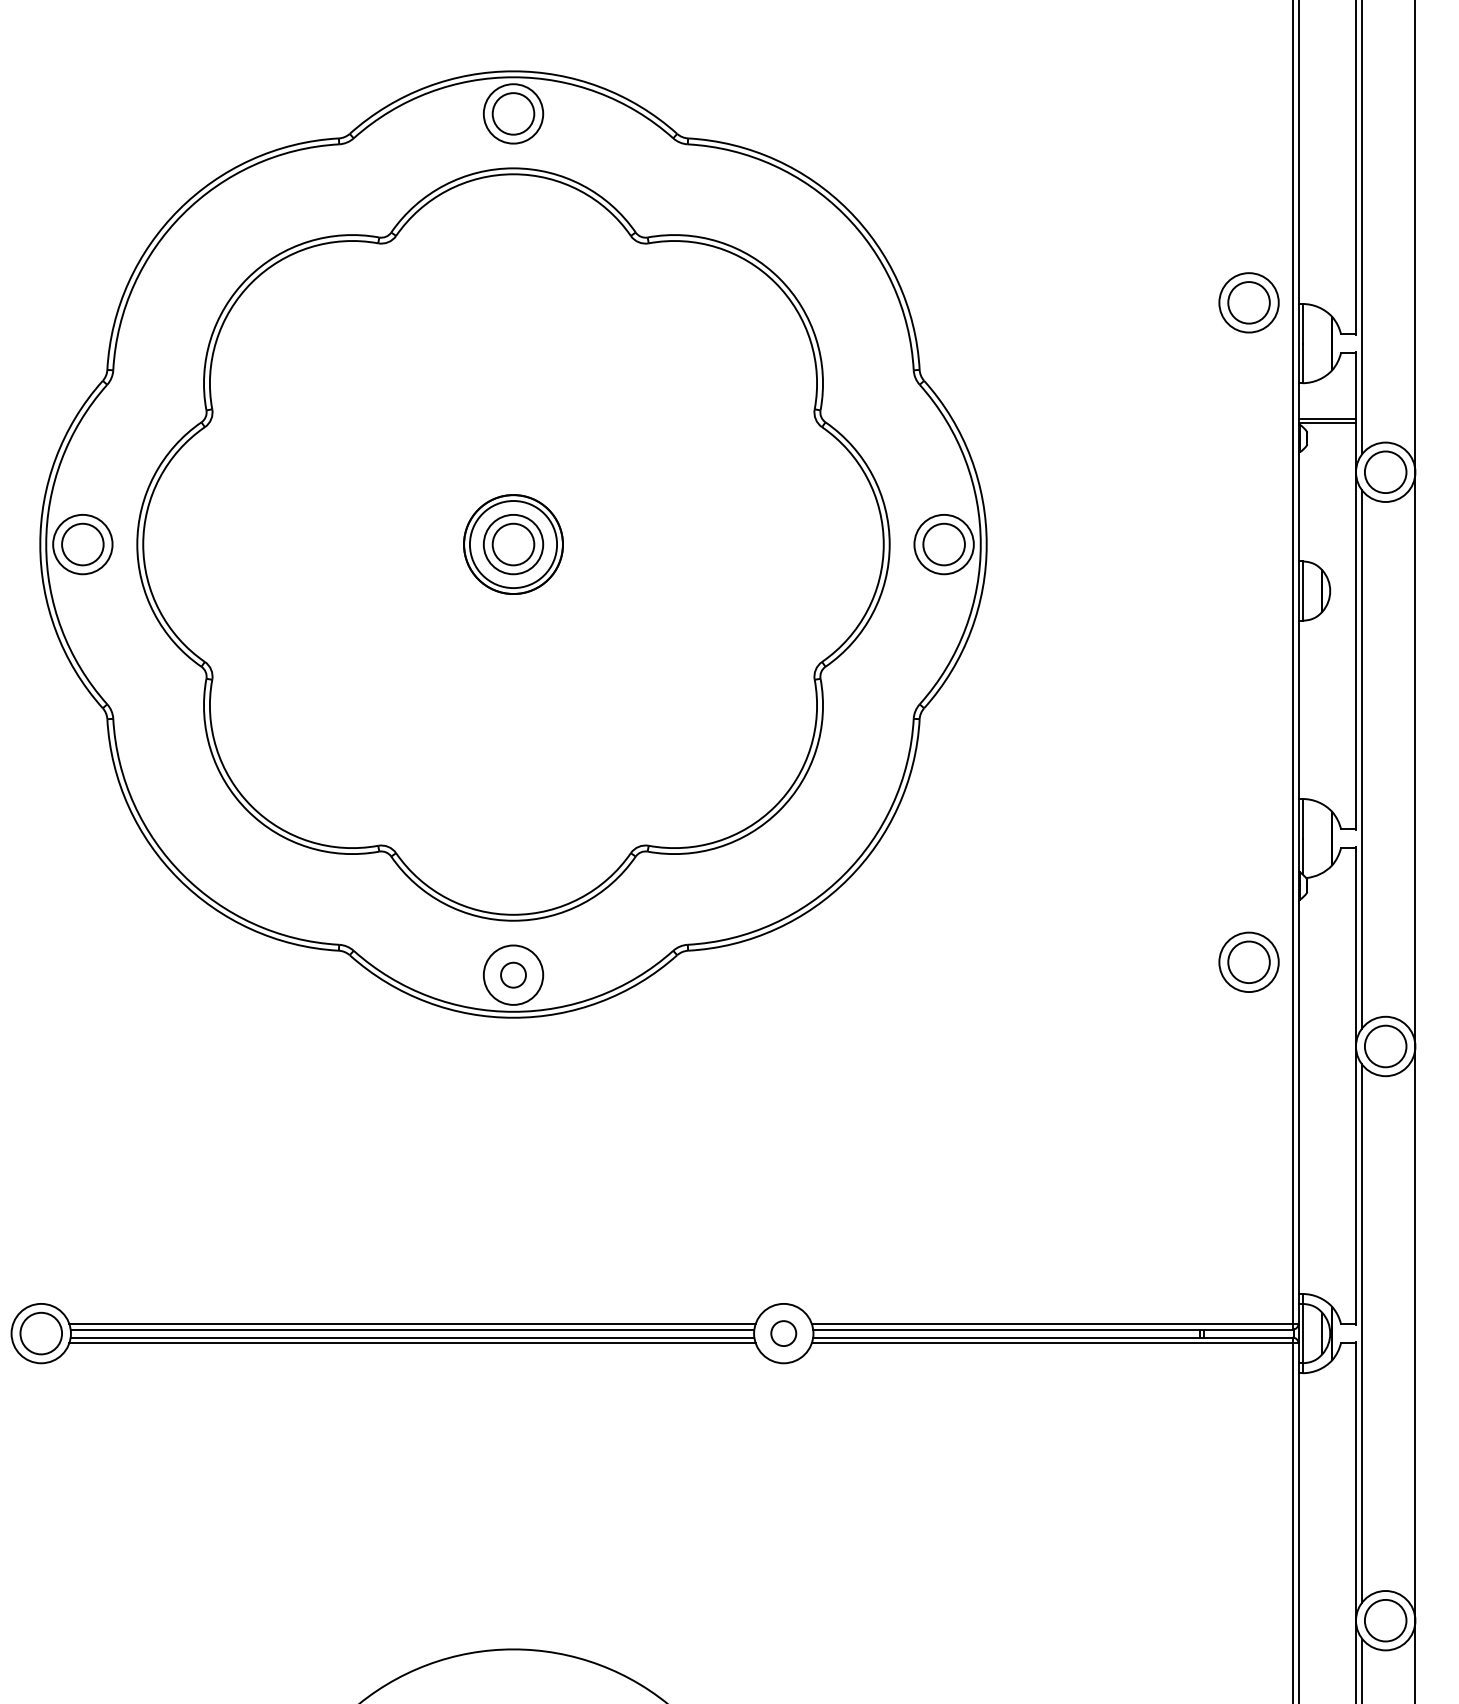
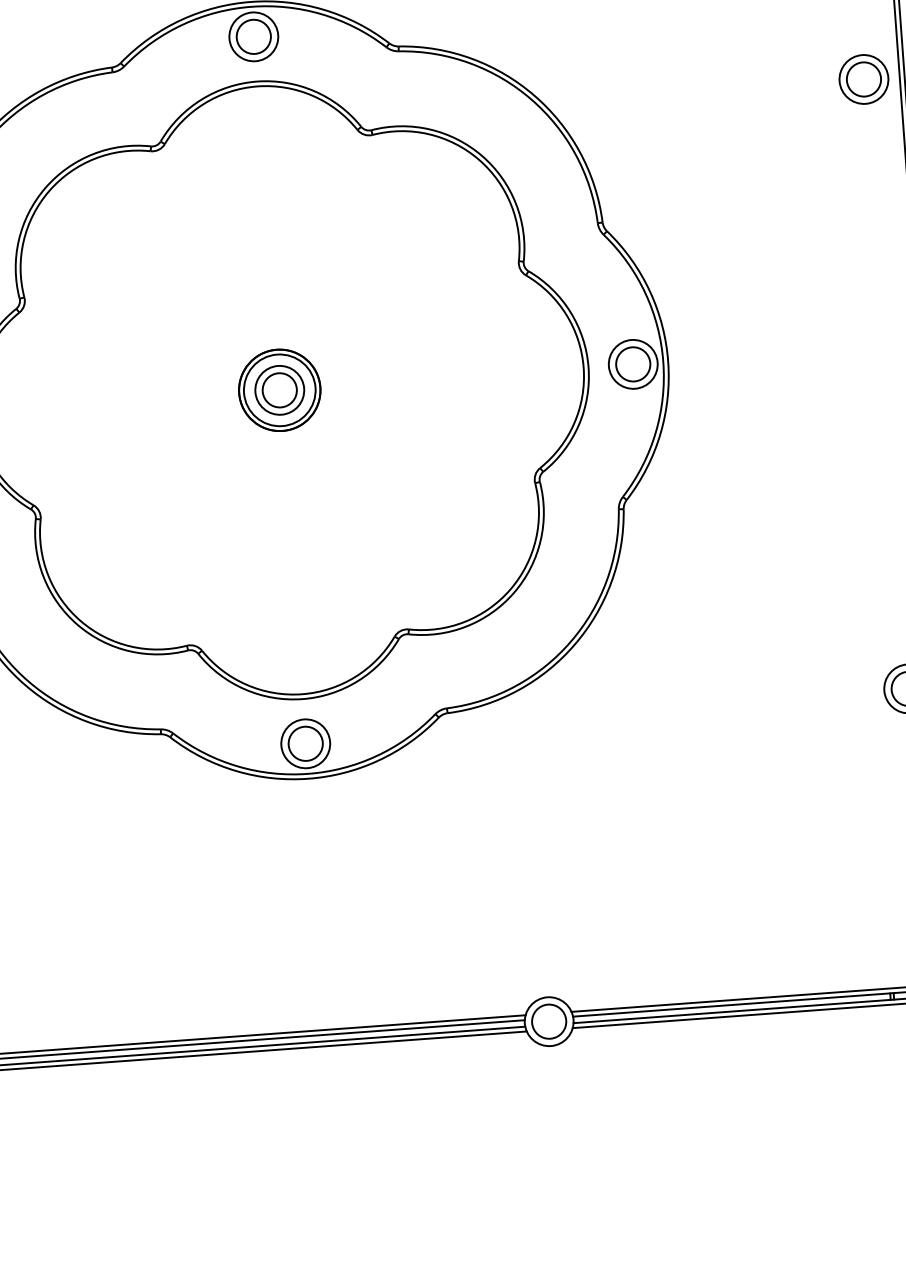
part: (1248, 302) -> (863, 79), moved
circle: (513, 975) -> (305, 744), size x1.67
circle: (783, 1333) -> (548, 1021), size x1.67

